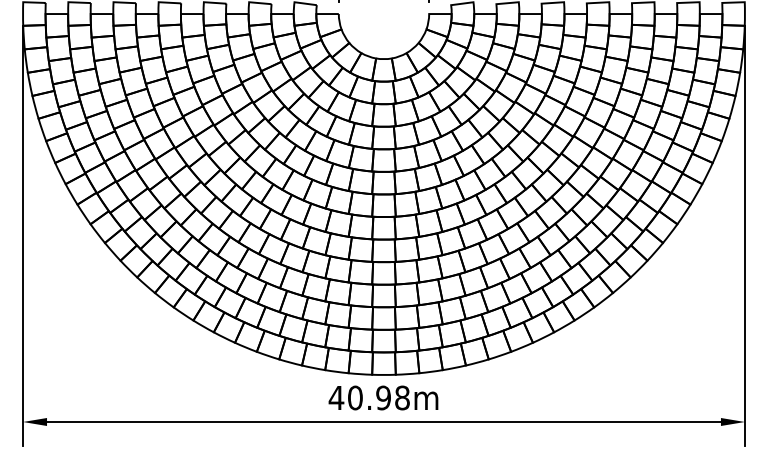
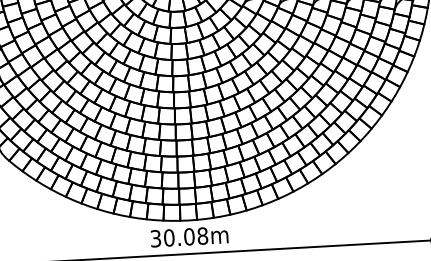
text: (359, 397) -> (172, 237), 40.98m -> 30.08m

